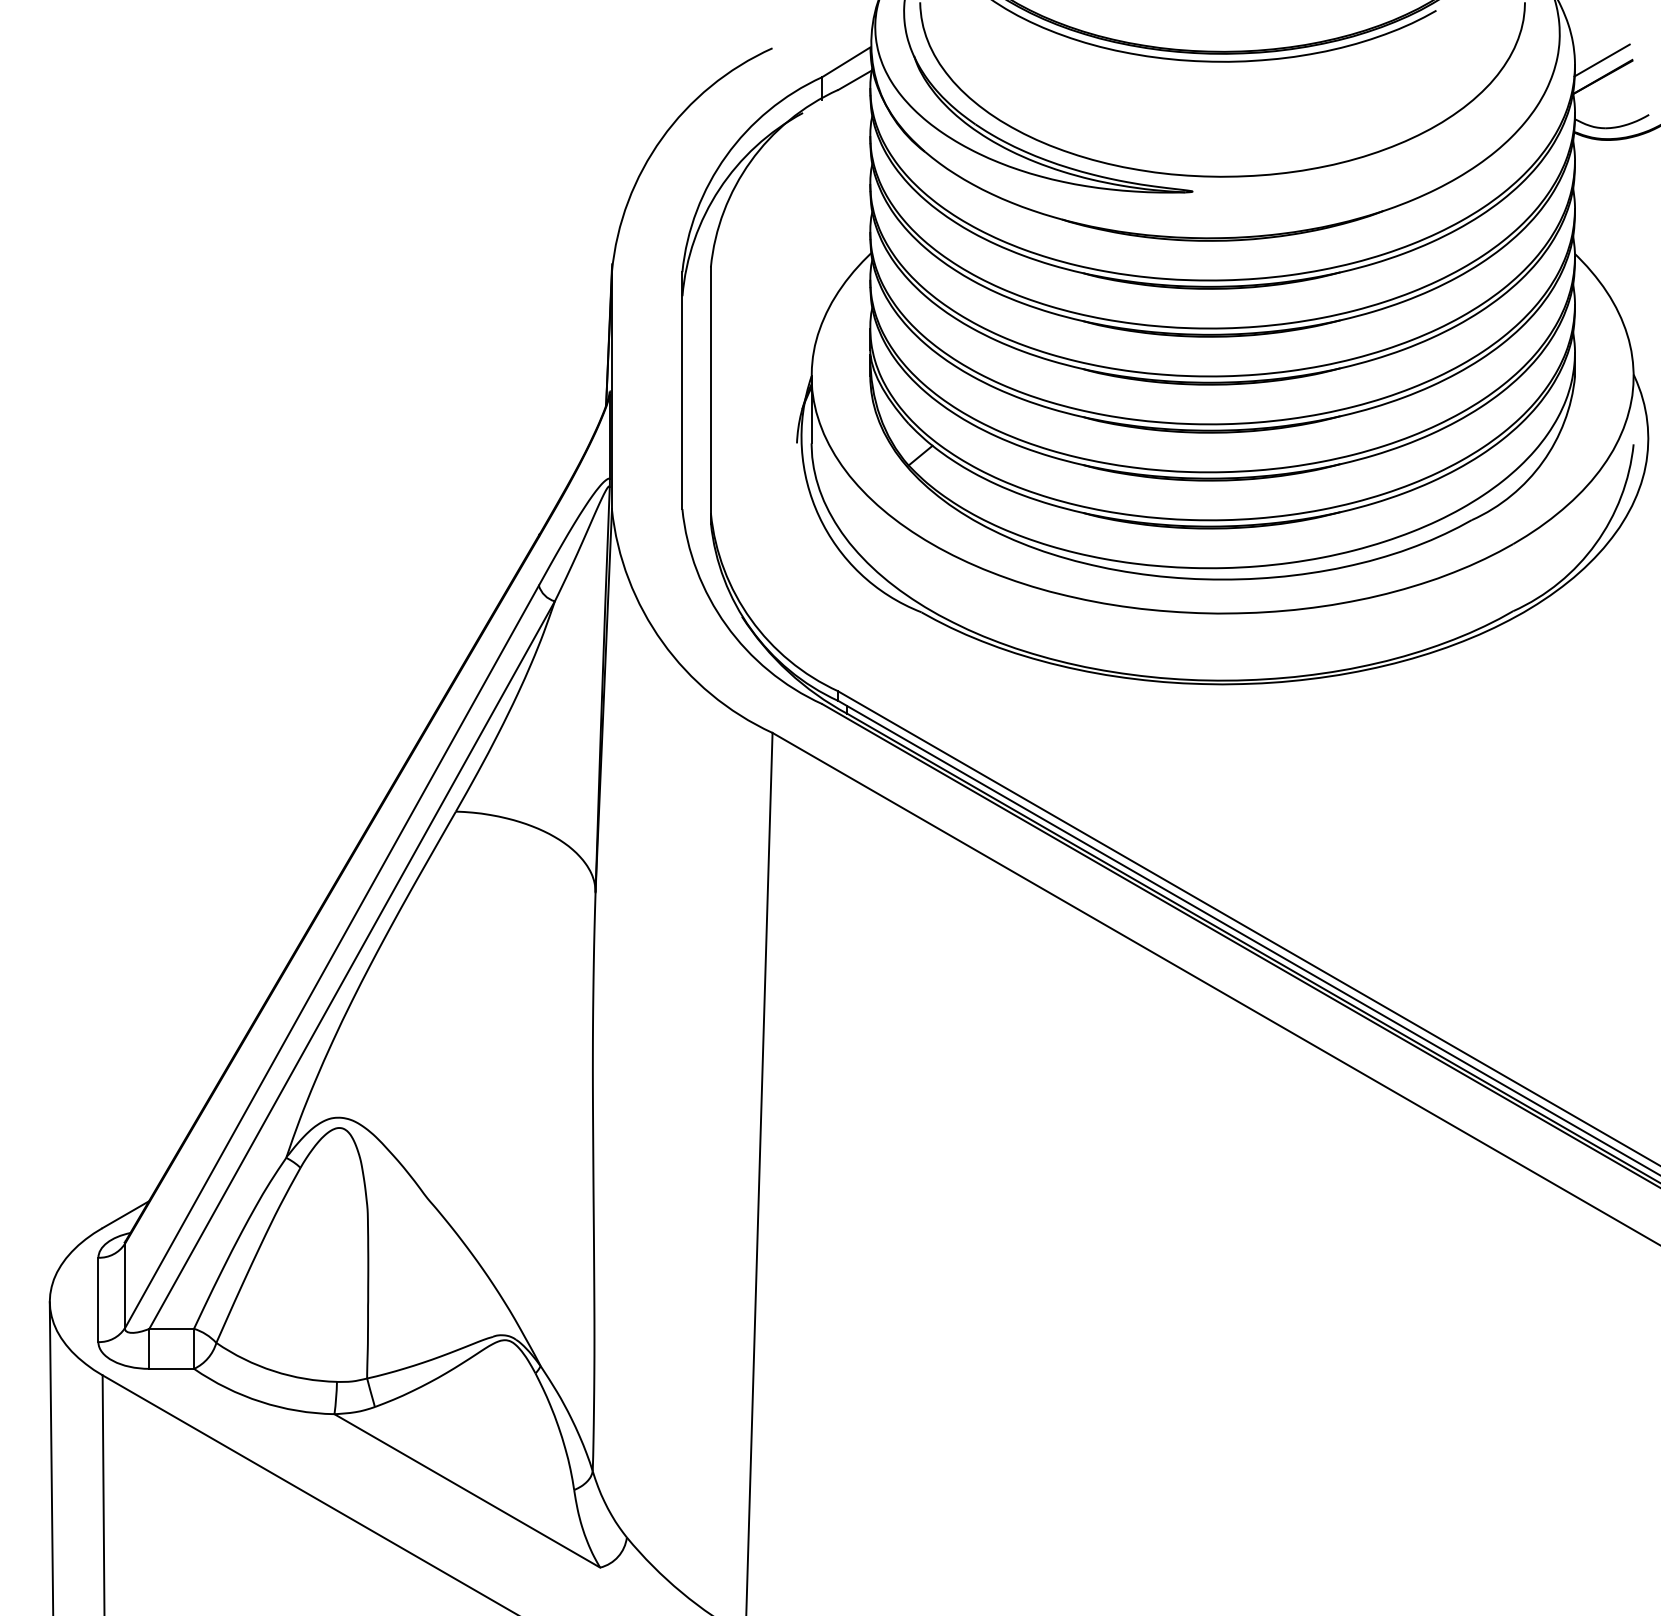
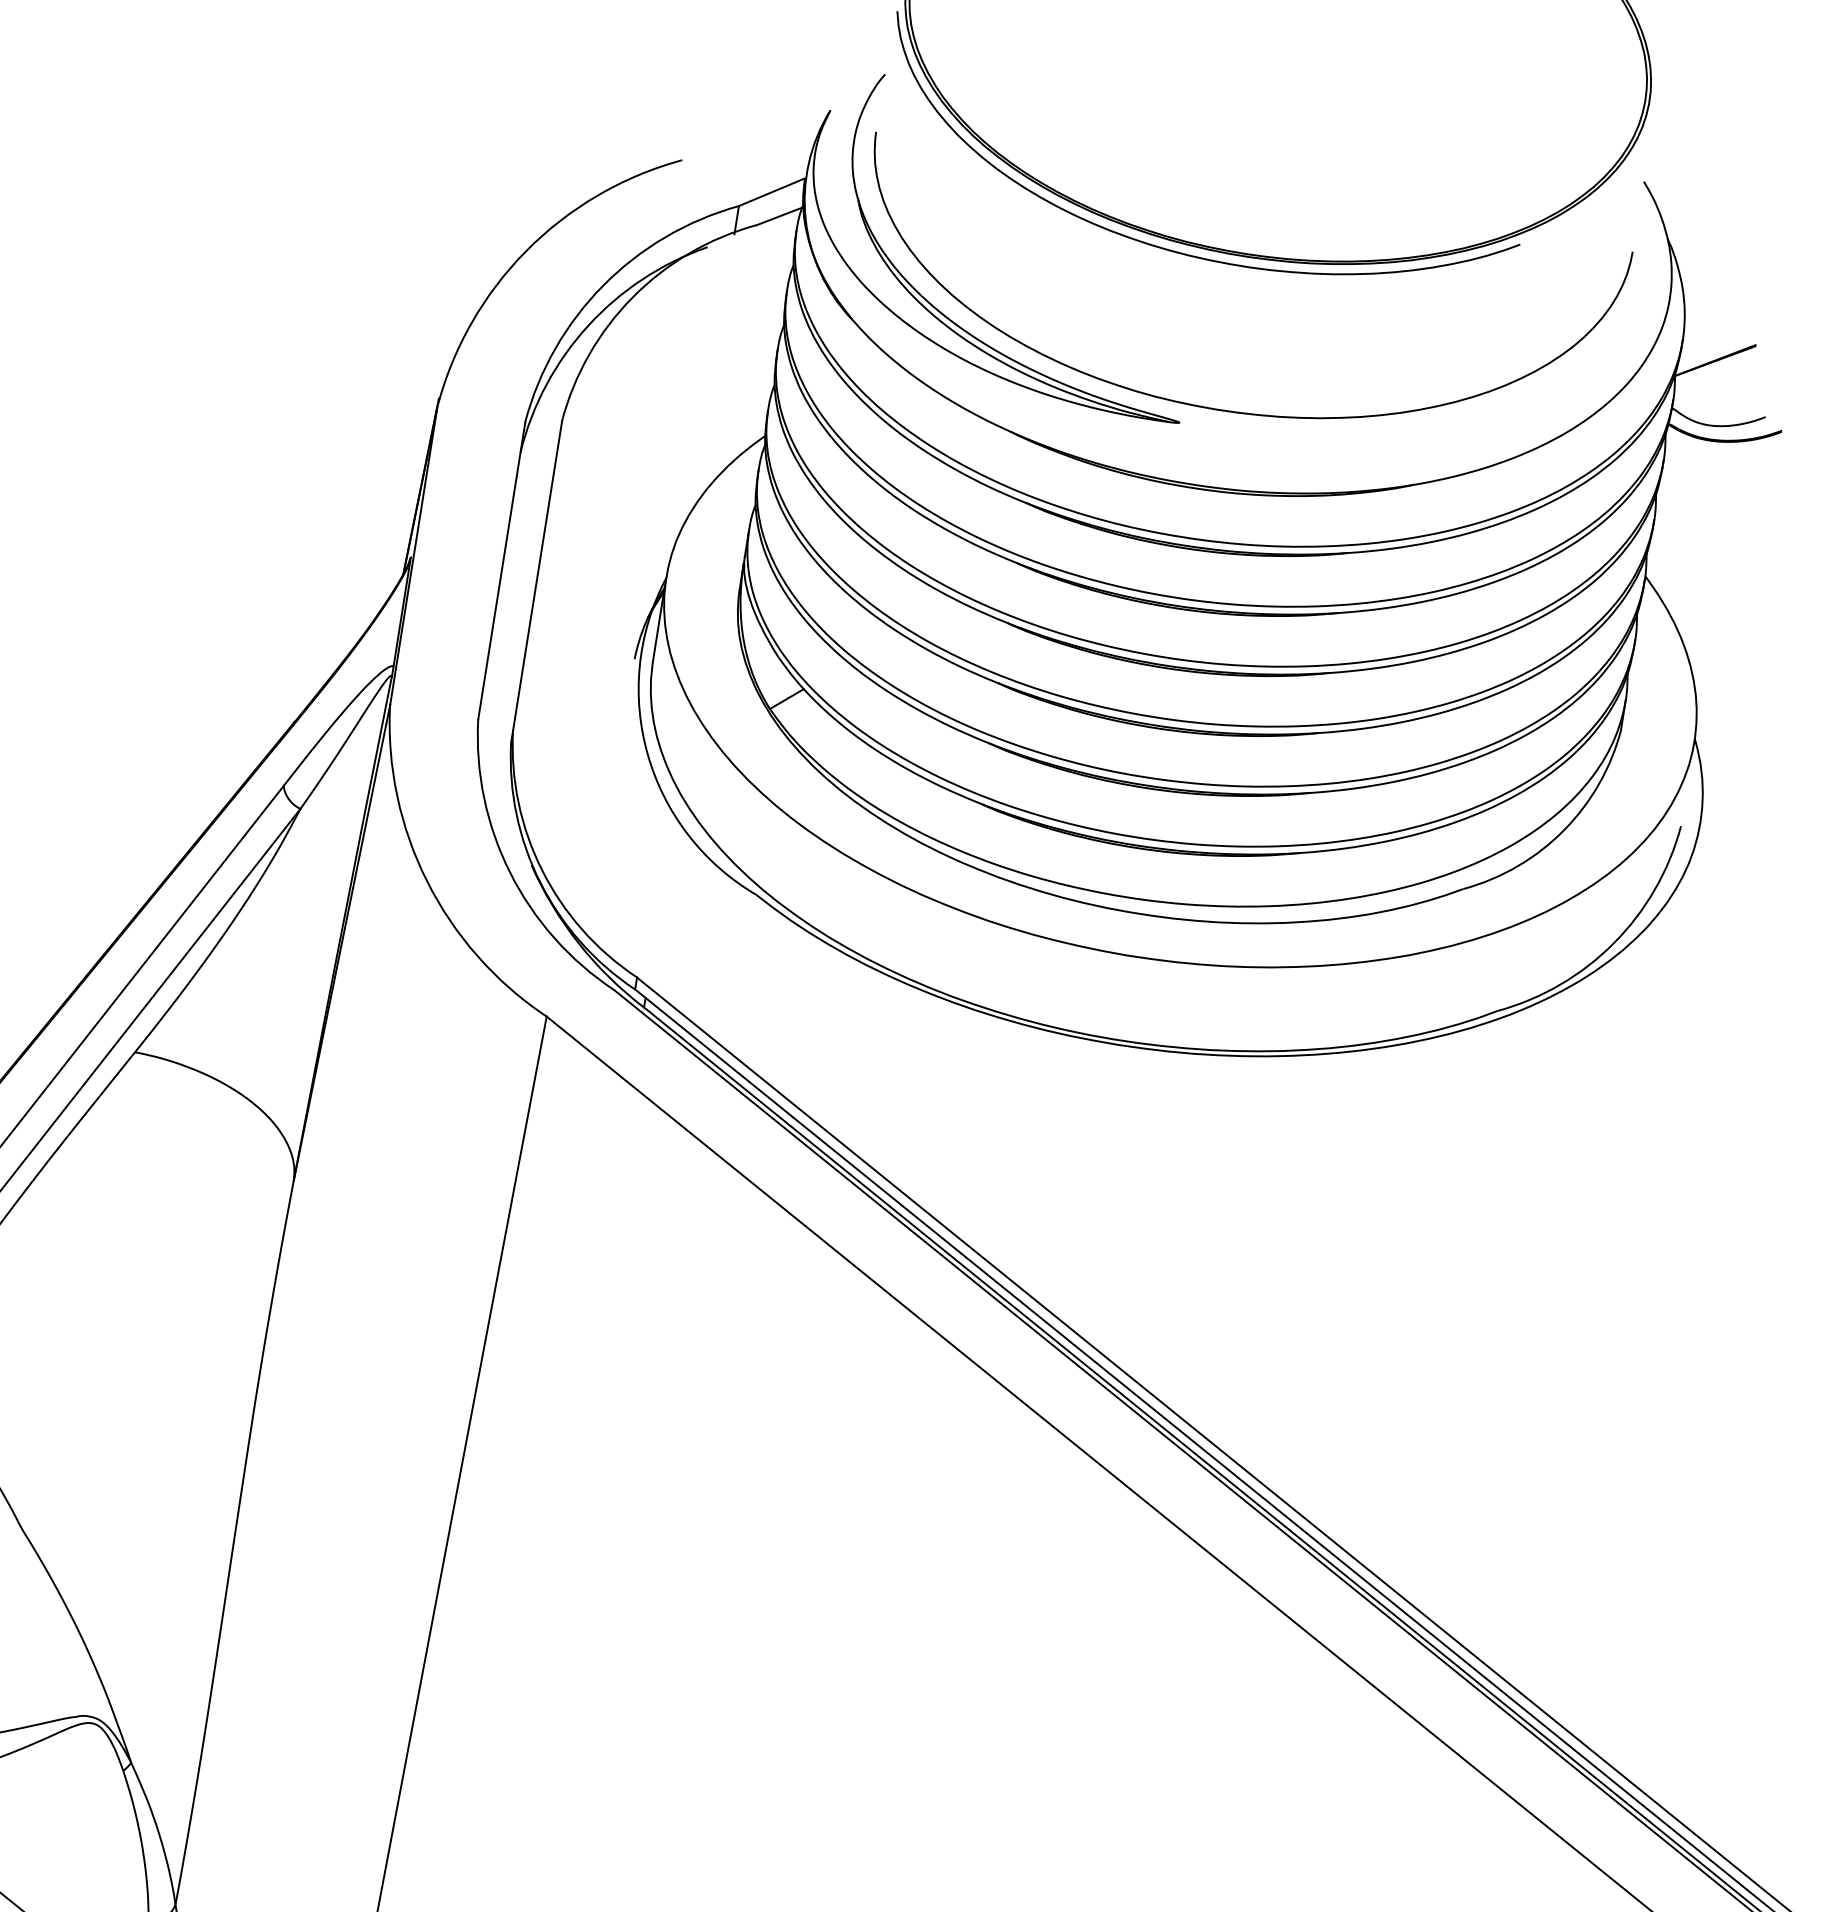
line: (1601, 60) -> (1716, 339), removed

